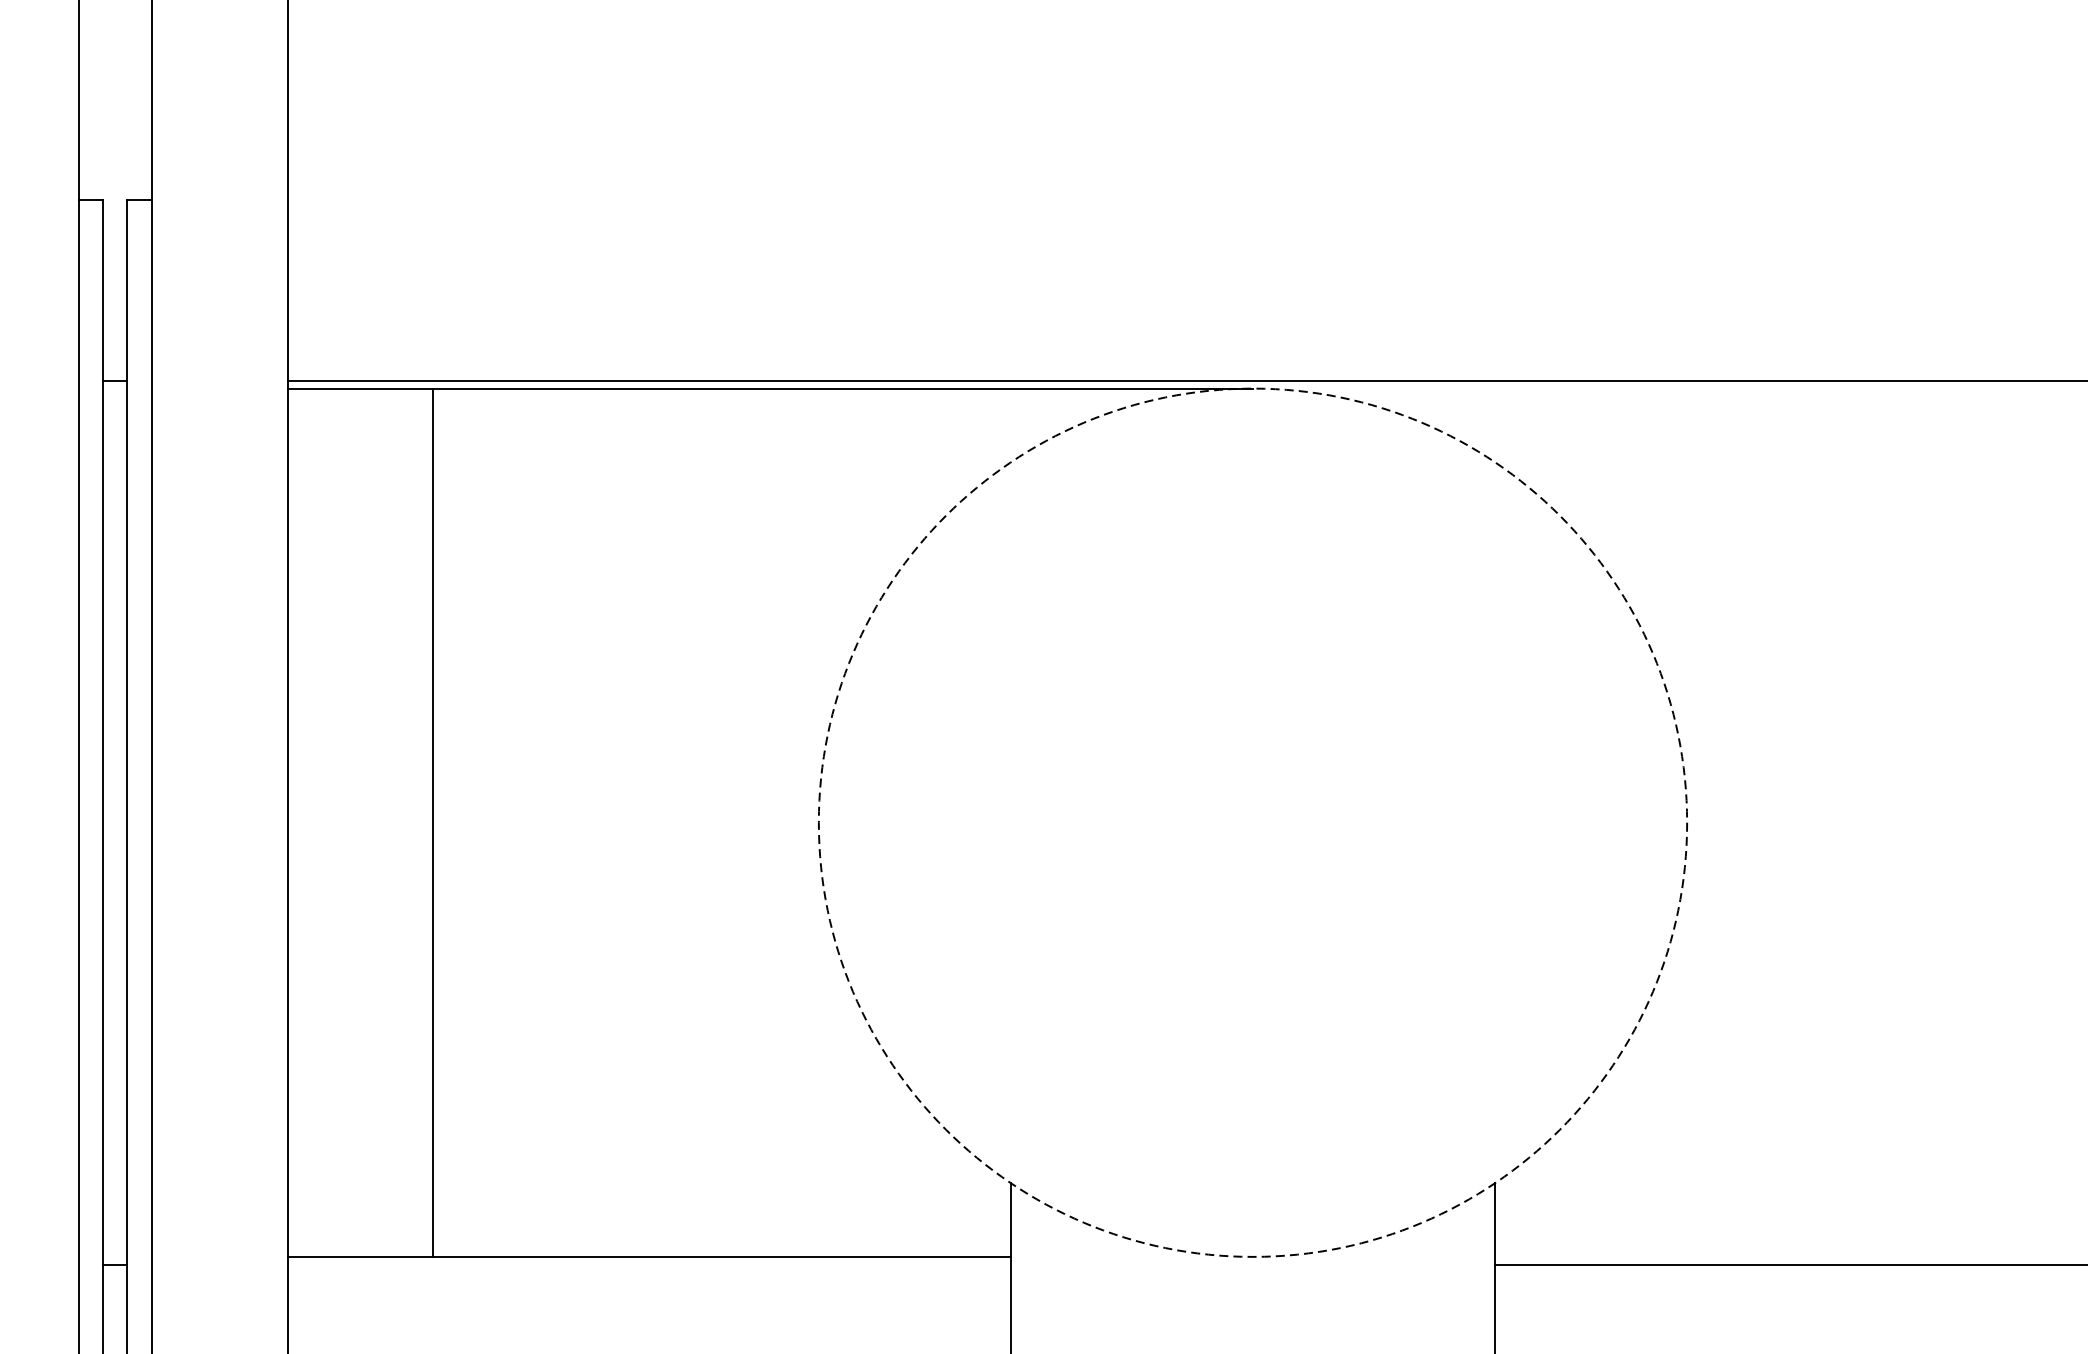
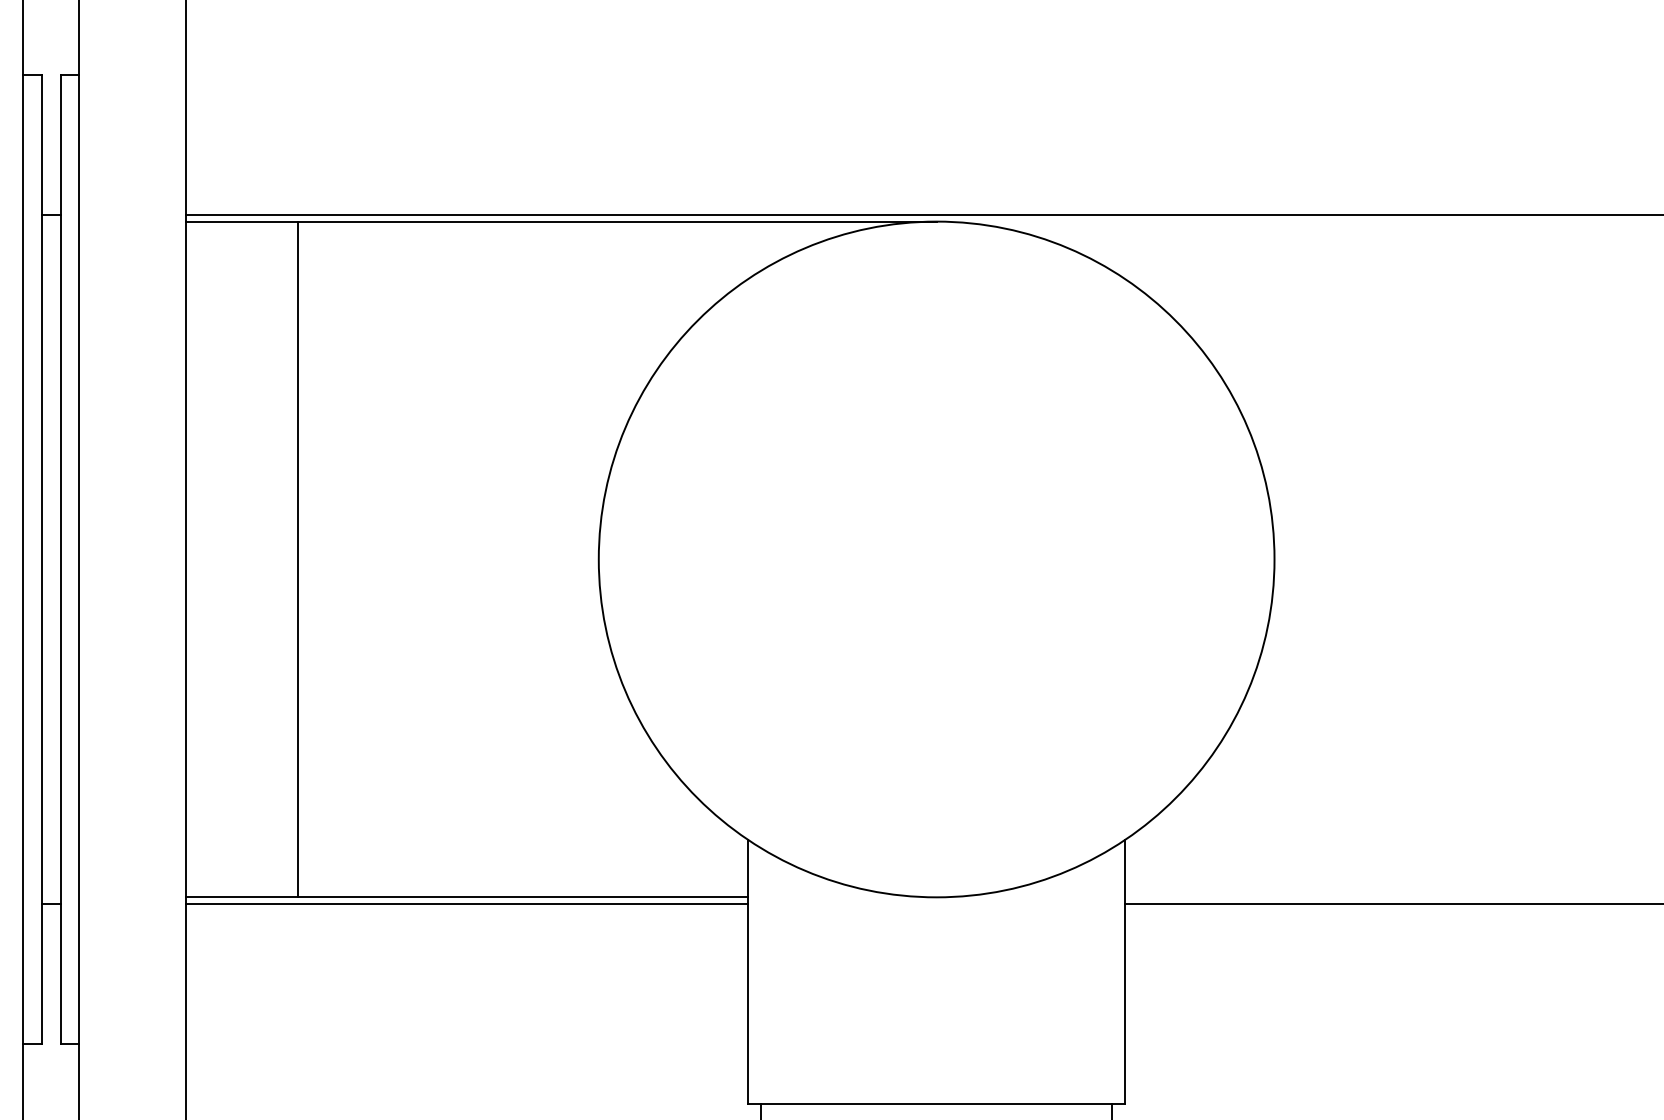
circle: (1252, 822) -> (936, 559), dashed -> solid
line: (648, 1264) -> (466, 903), added

